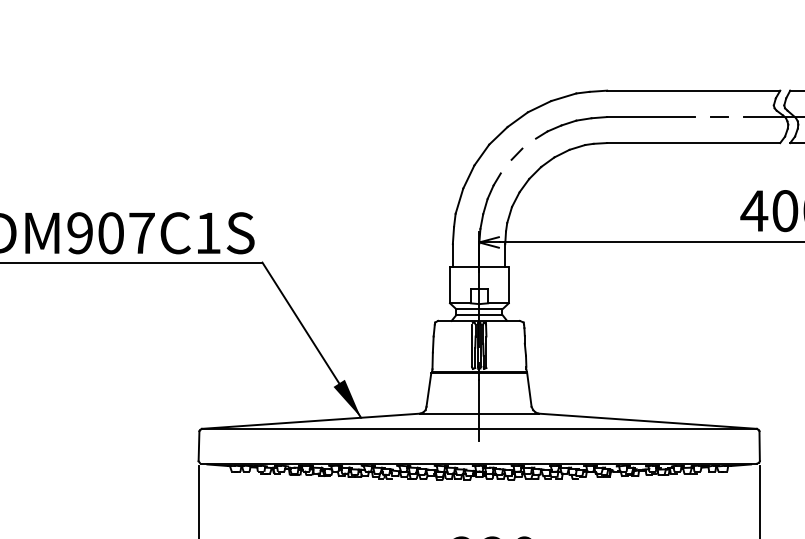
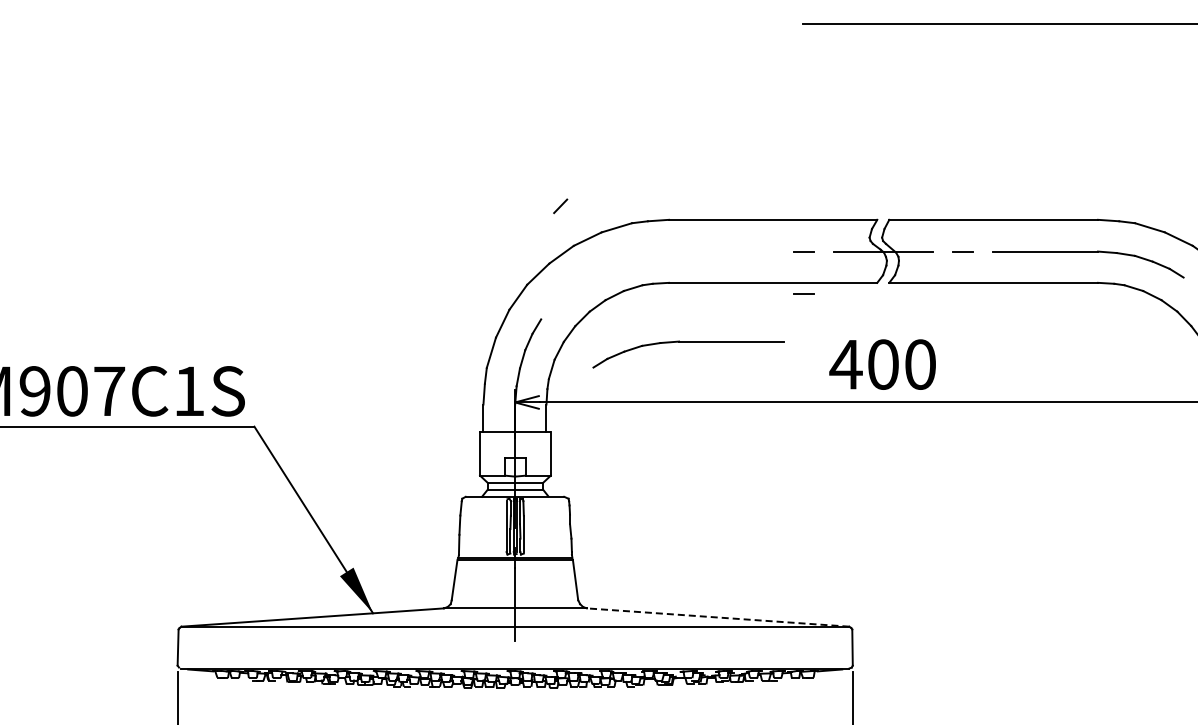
part: (614, 117) -> (688, 342), moved
line: (718, 151) -> (803, 293), added
line: (516, 154) -> (560, 206), moved
line: (648, 421) -> (718, 617), solid -> dashed

